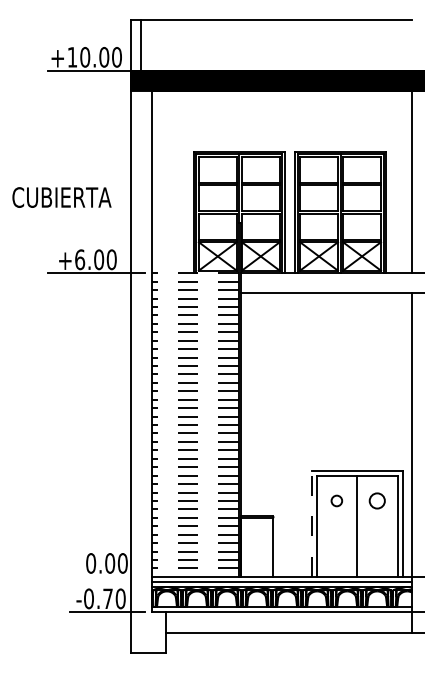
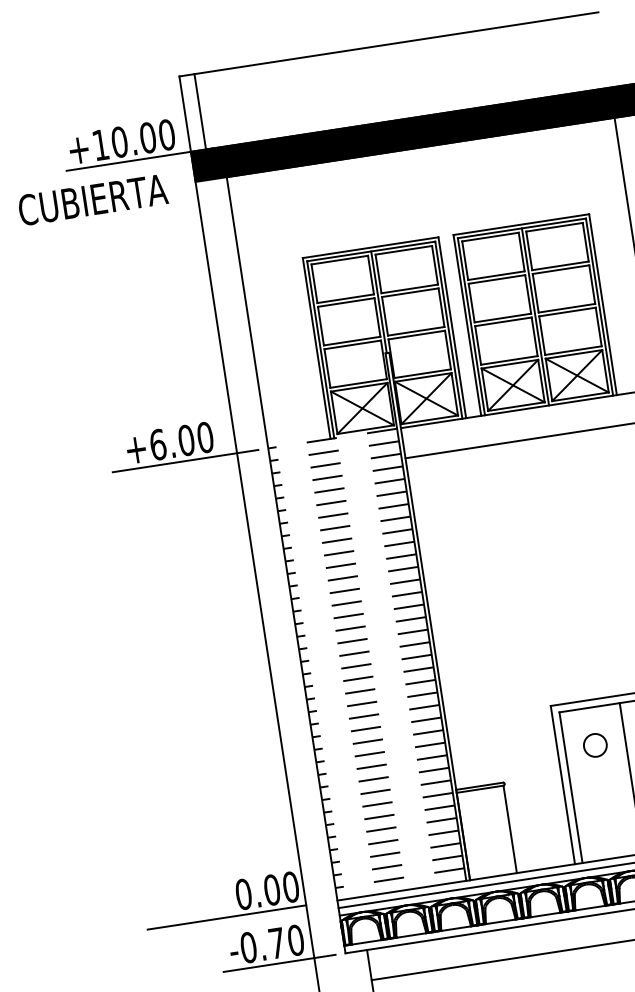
text: (61, 197) -> (92, 199), moved
circle: (336, 500) -> (594, 744), size x1.43
line: (311, 523) -> (562, 784), dashed -> solid
line: (77, 576) -> (226, 916), added

